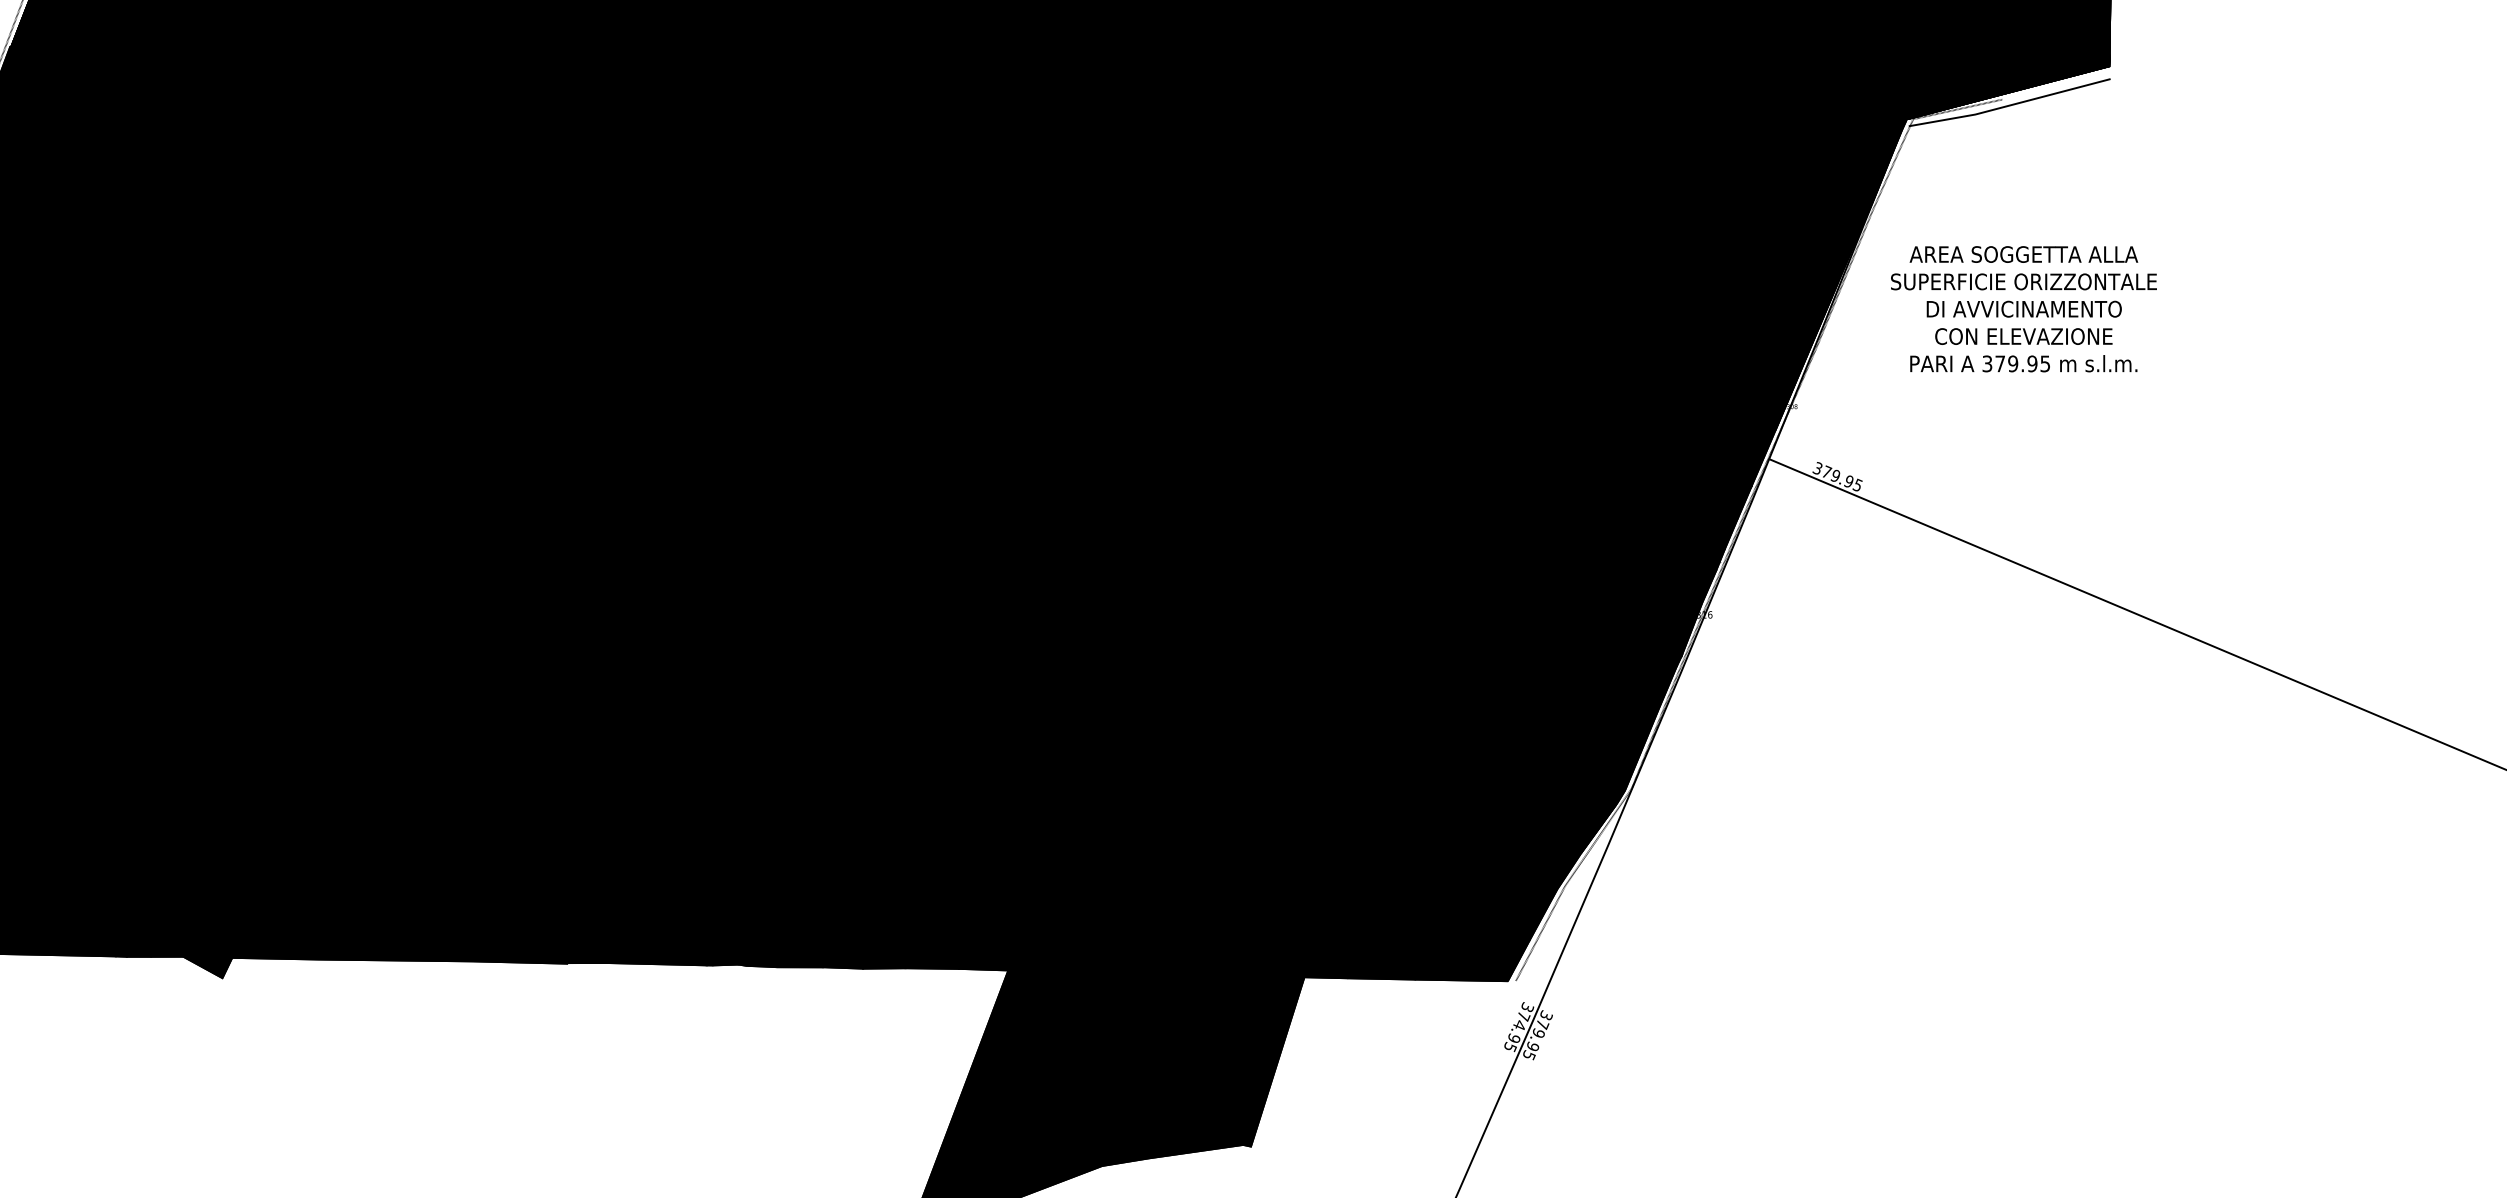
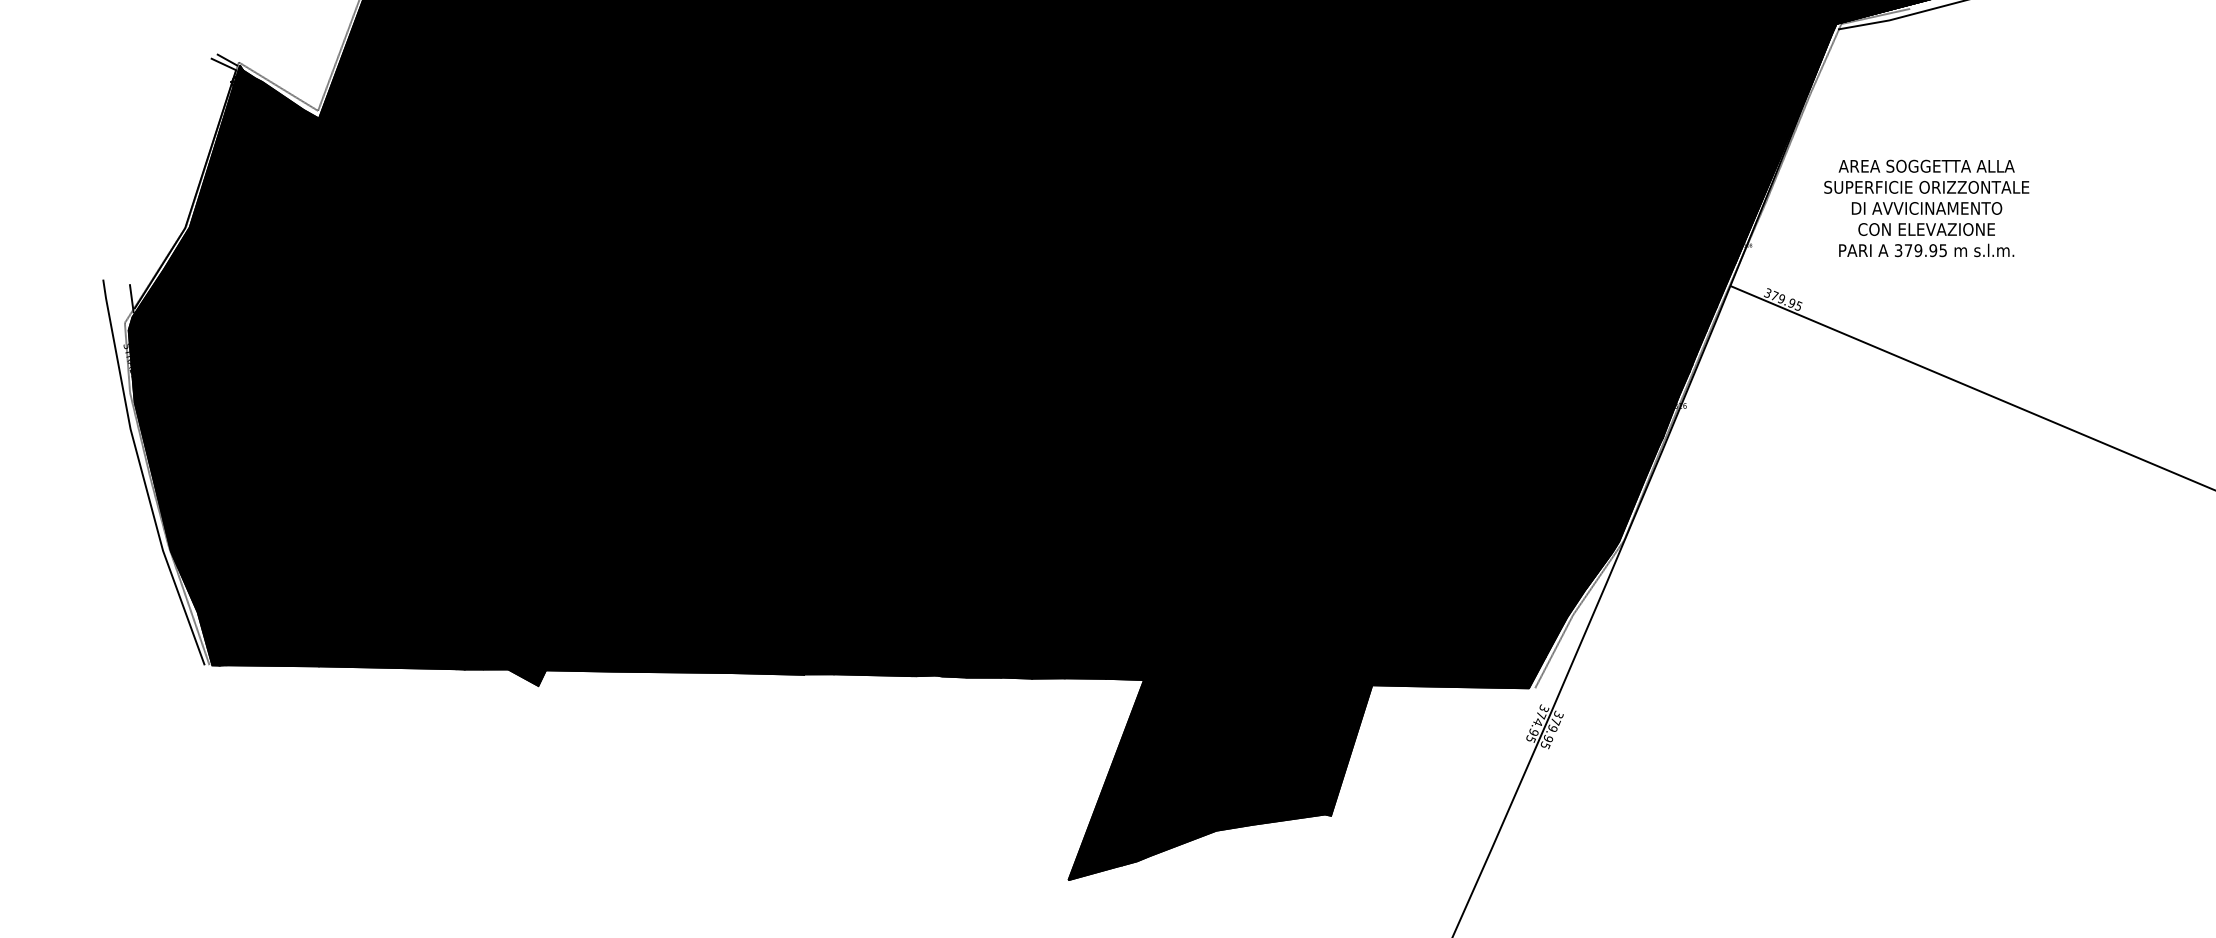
text: (2023, 309) -> (1926, 208), moved

